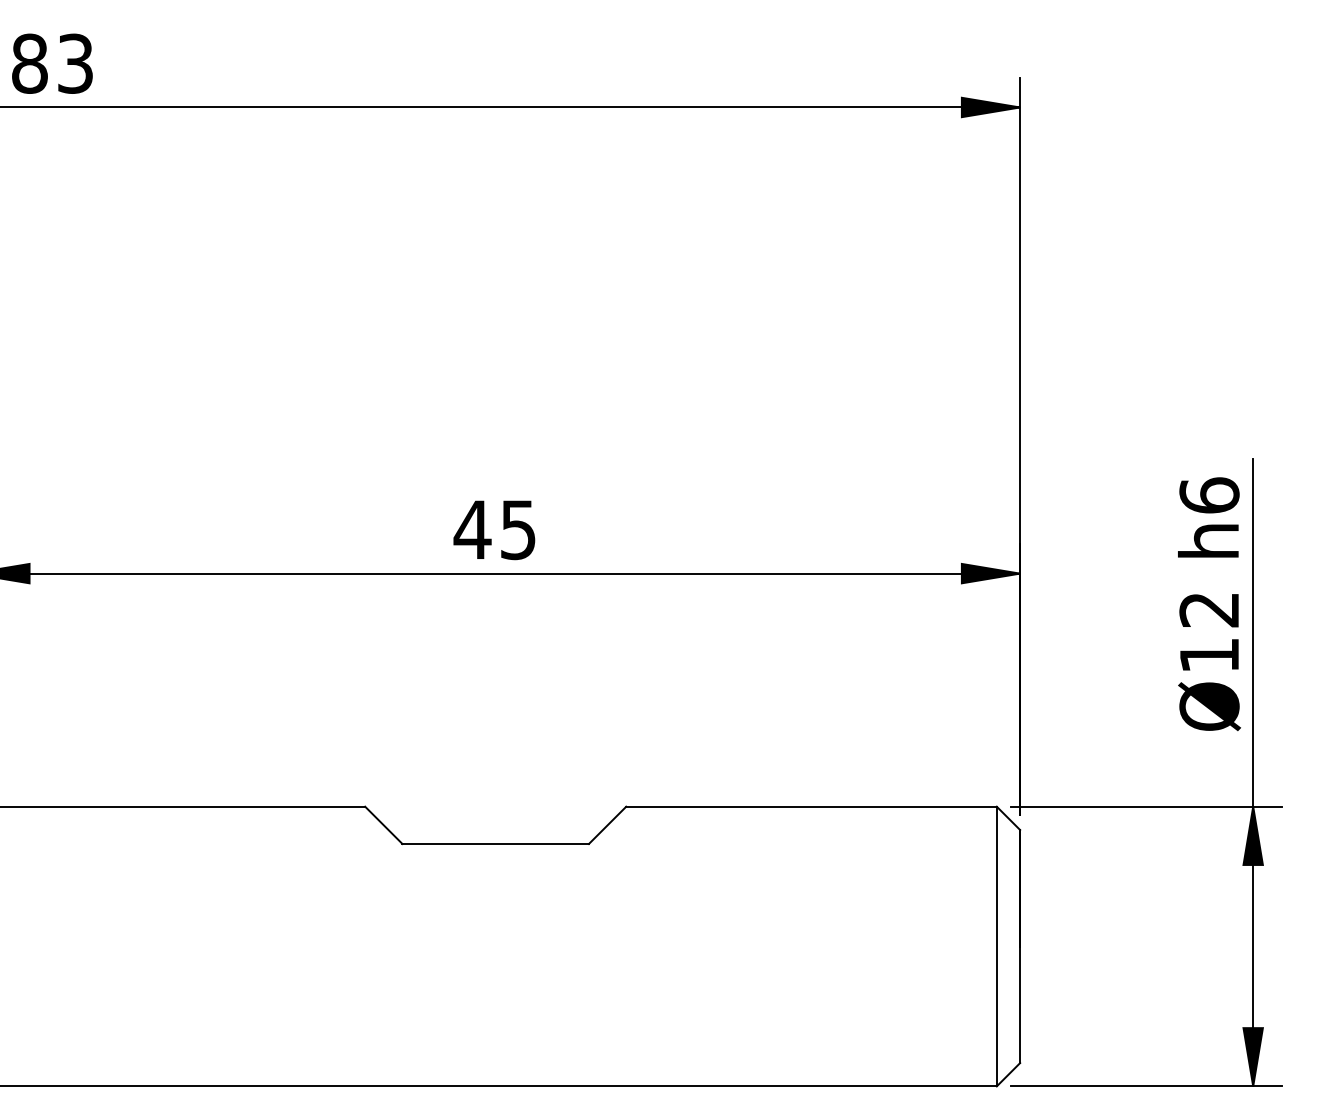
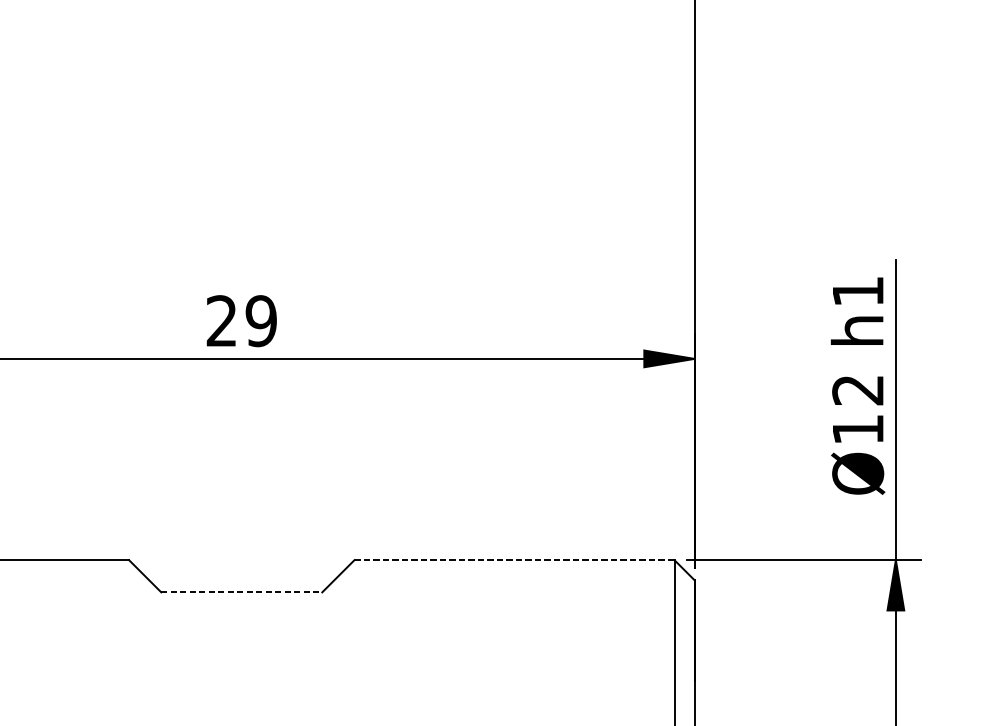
text: (1209, 495) -> (858, 291), h6 -> h1
text: (494, 529) -> (240, 320), 45 -> 29
line: (812, 806) -> (515, 559), solid -> dashed
line: (496, 843) -> (242, 591), solid -> dashed

